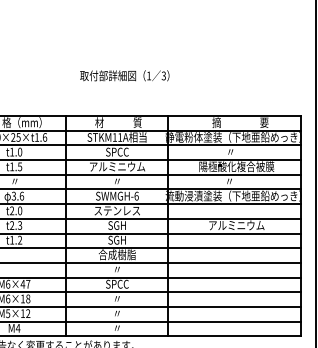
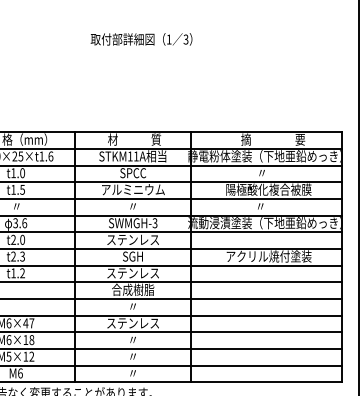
text: (124, 75) -> (141, 39), moved
text: (136, 196) -> (154, 223), SWMGH-6 -> SWMGH-3
text: (236, 225) -> (268, 256), アルミニウム -> アクリル焼付塗装
text: (116, 240) -> (132, 273), SGH -> ステンレス
text: (116, 284) -> (132, 323), SPCC -> ステンレス
text: (17, 328) -> (19, 373), M4 -> M6

